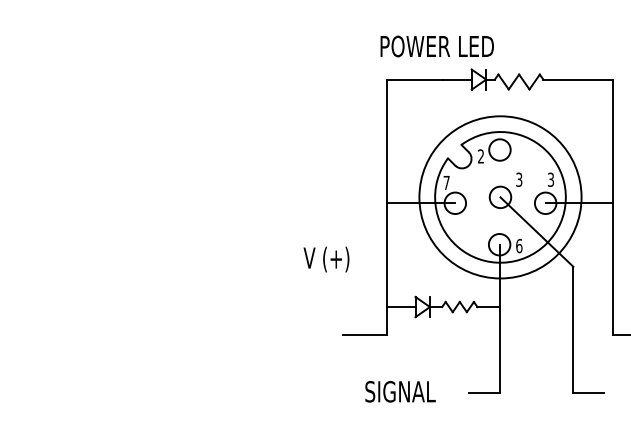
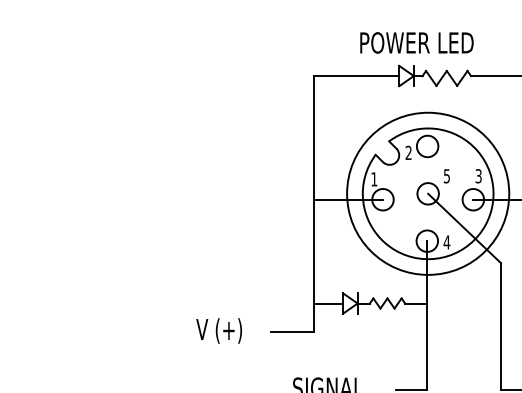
text: (436, 46) -> (416, 42), moved
text: (519, 178) -> (447, 174), 3 -> 5
text: (446, 182) -> (374, 178), 7 -> 1
text: (518, 245) -> (446, 241), 6 -> 4
text: (326, 259) -> (219, 330), moved

